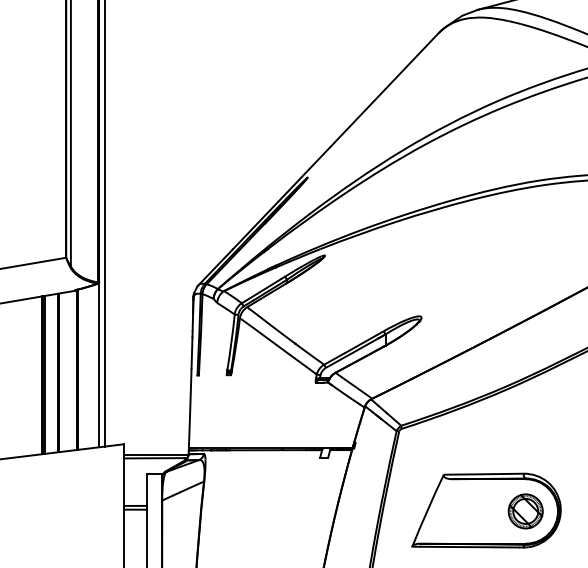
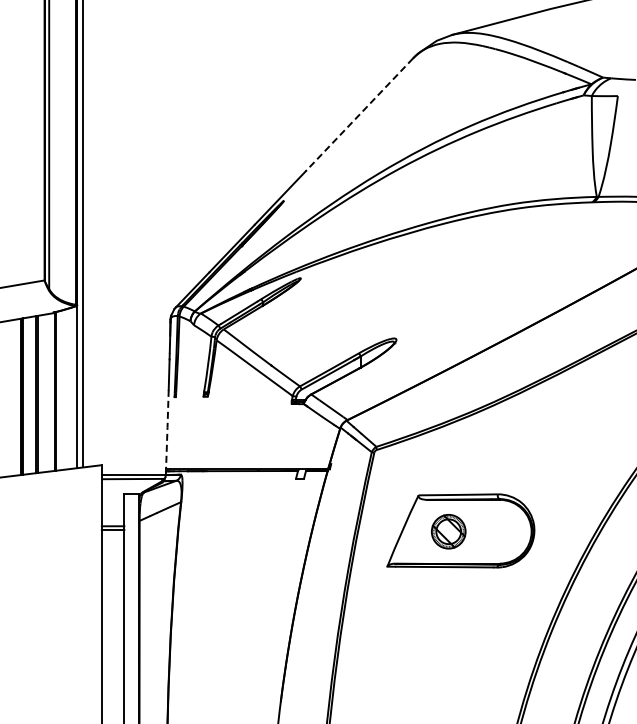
line: (384, 90) -> (359, 114), solid -> dashed
line: (190, 408) -> (167, 429), solid -> dashed
part: (525, 511) -> (448, 531), moved

